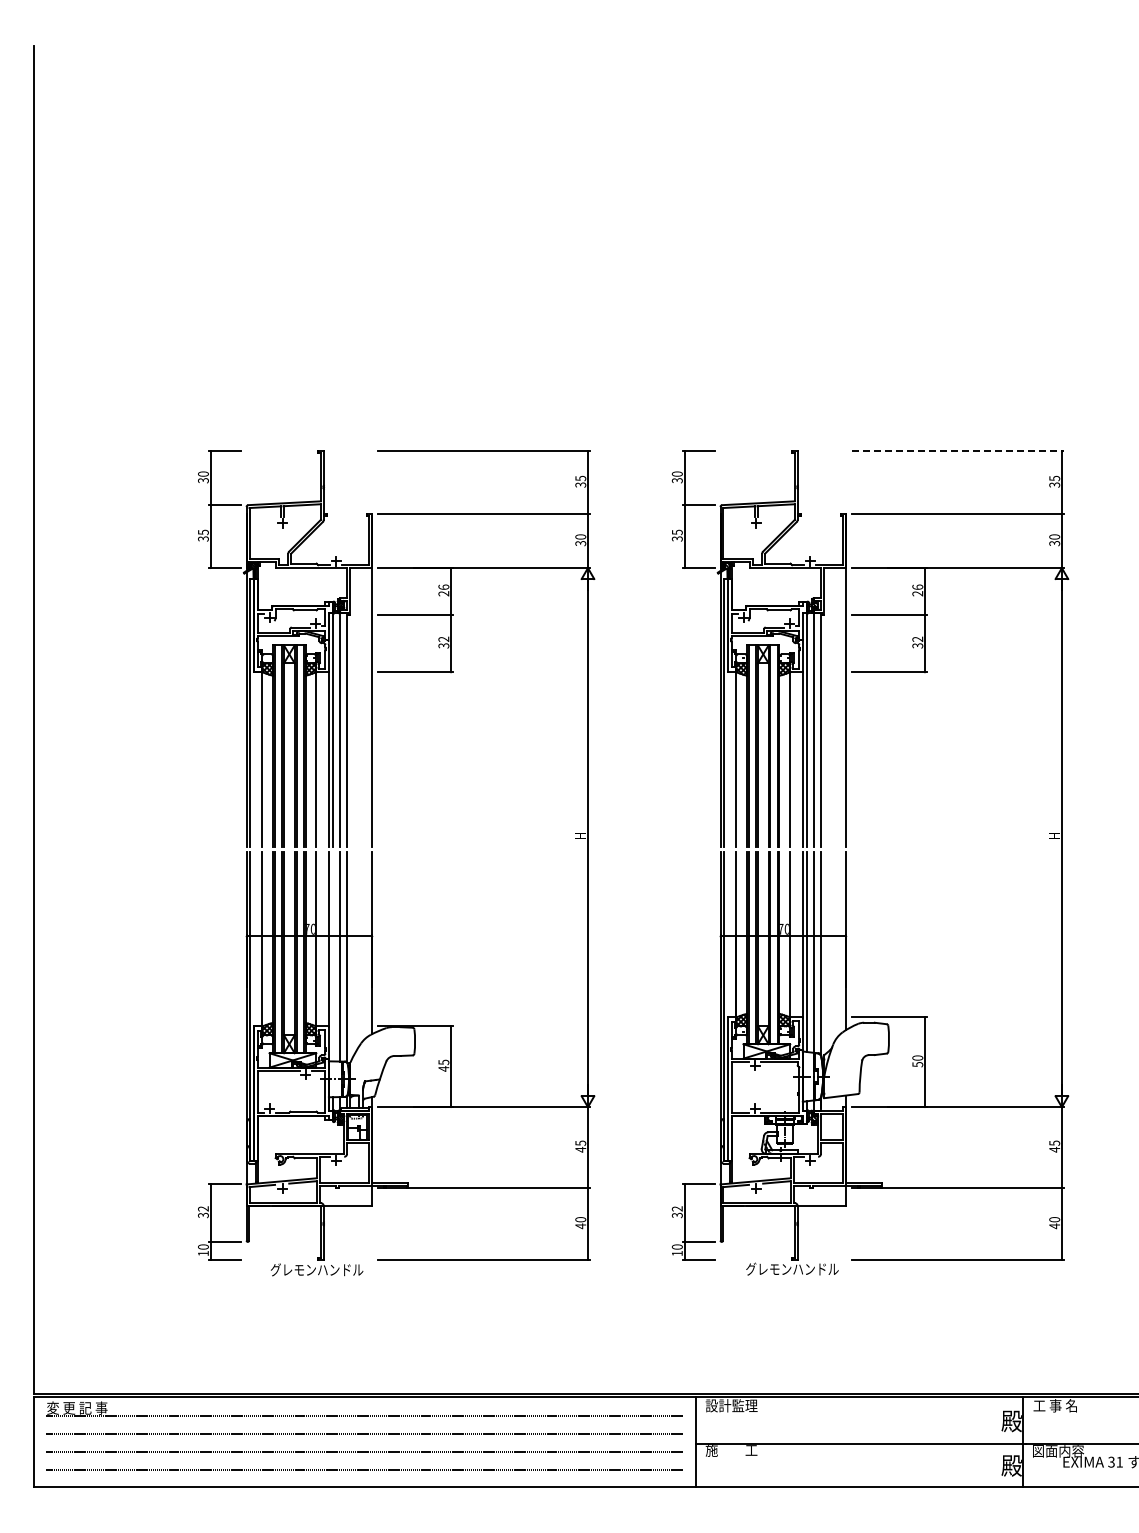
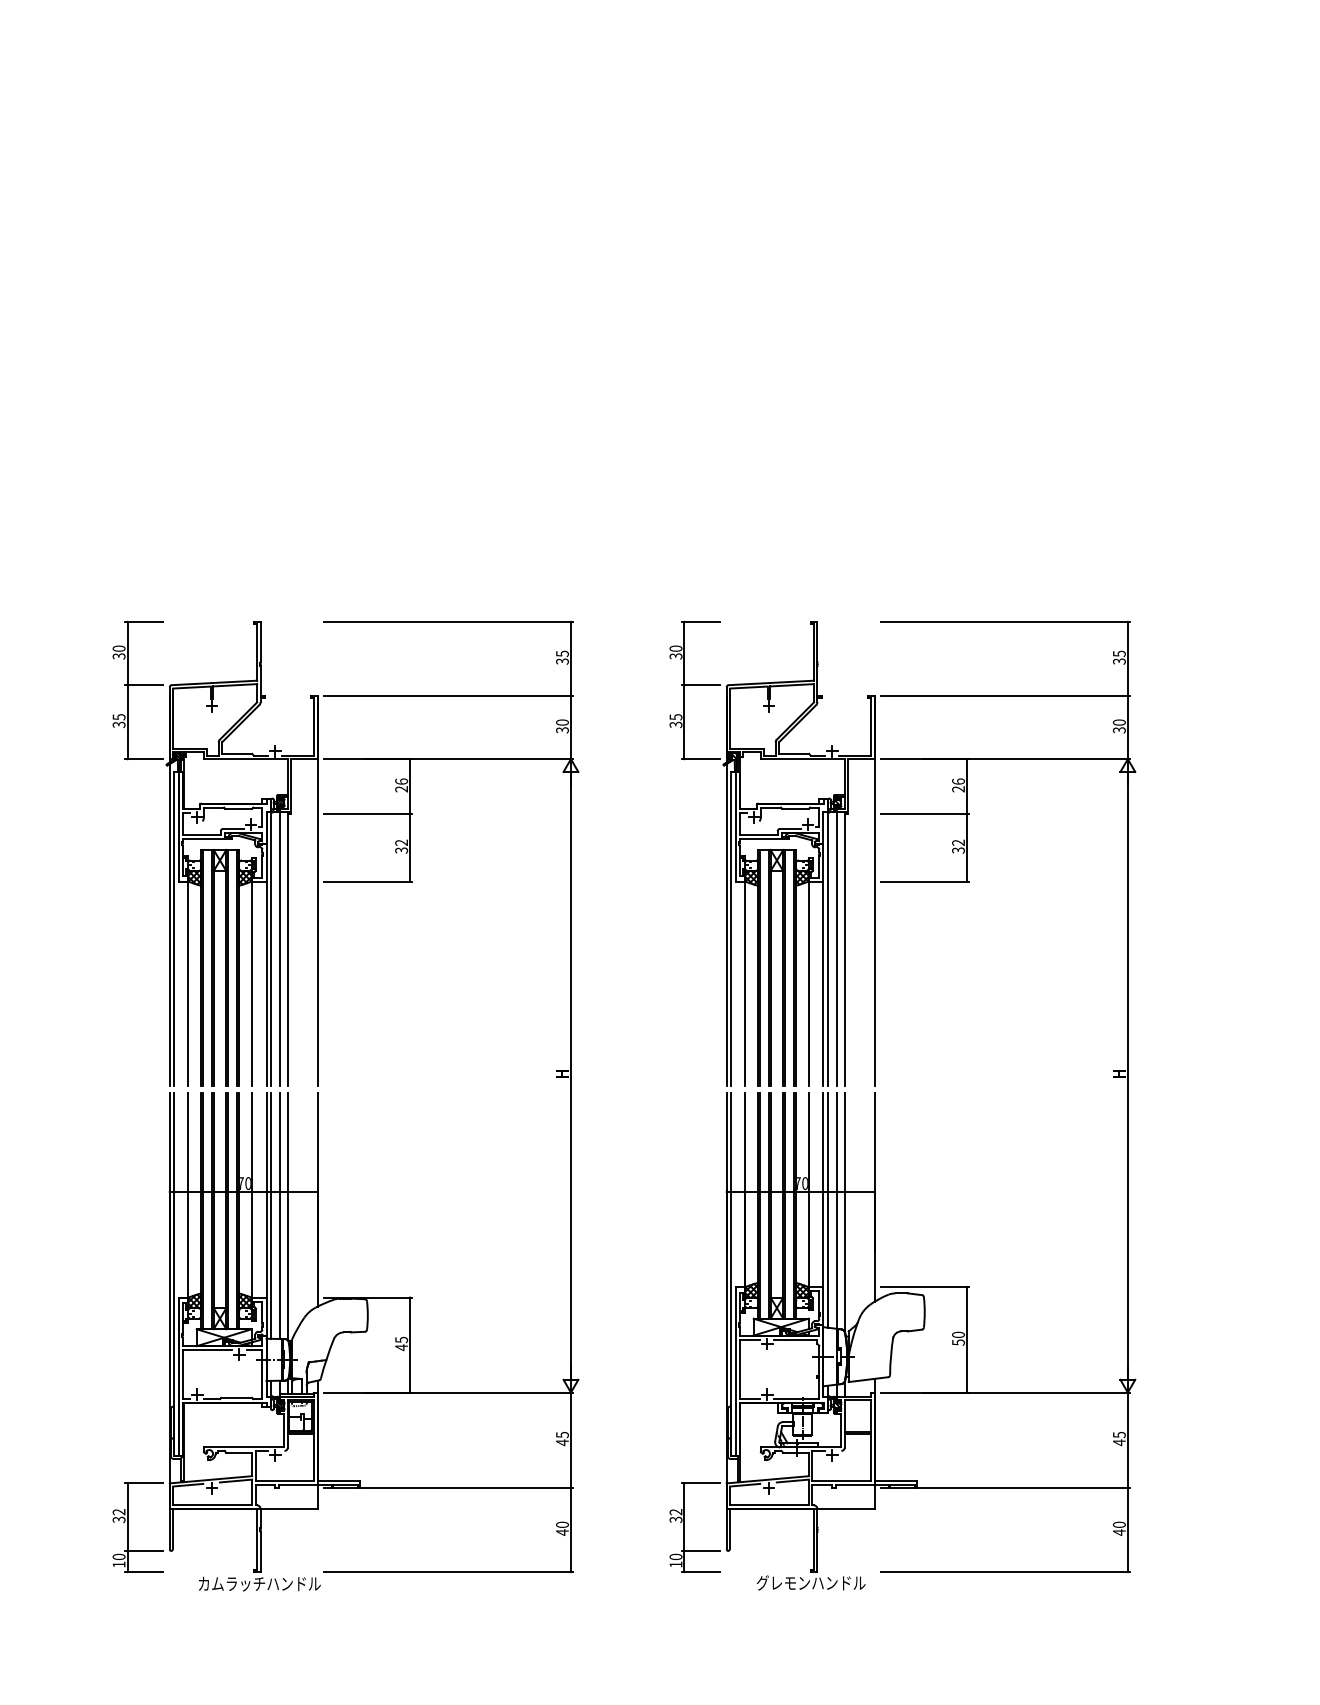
line: (958, 451) -> (1006, 622), dashed -> solid
line: (332, 956) -> (270, 1215), added
text: (322, 1269) -> (258, 1583), グレモンハンドル -> カムラッチハンドル

